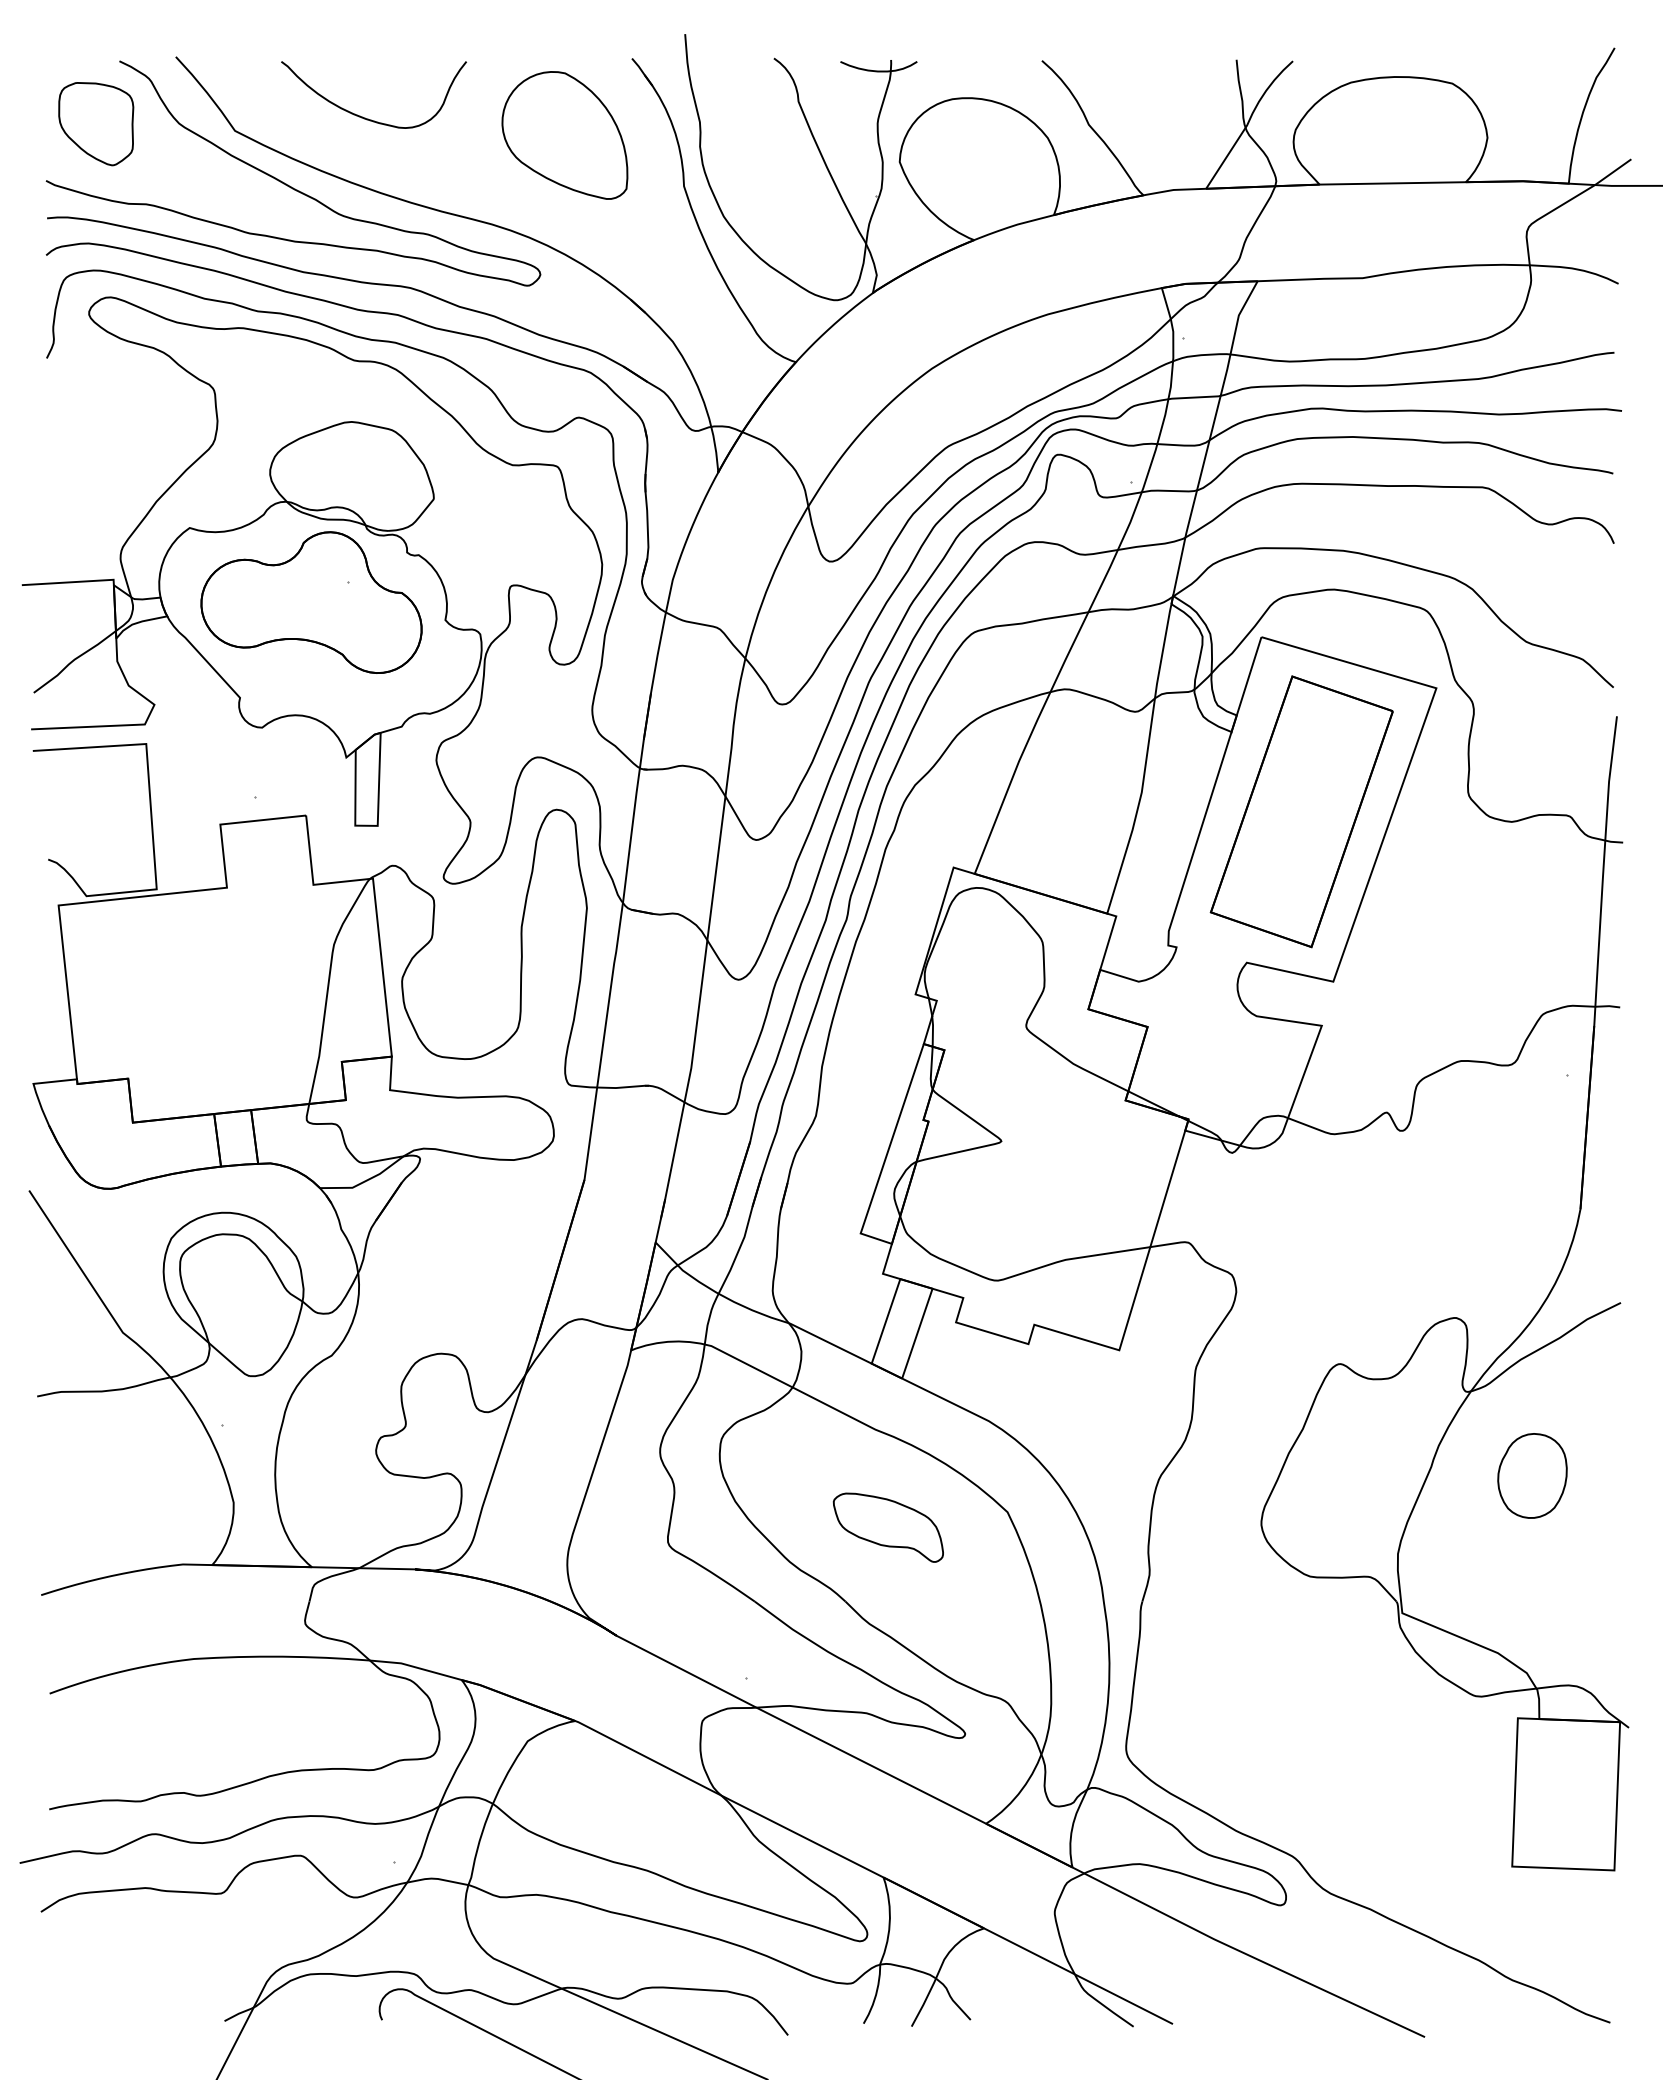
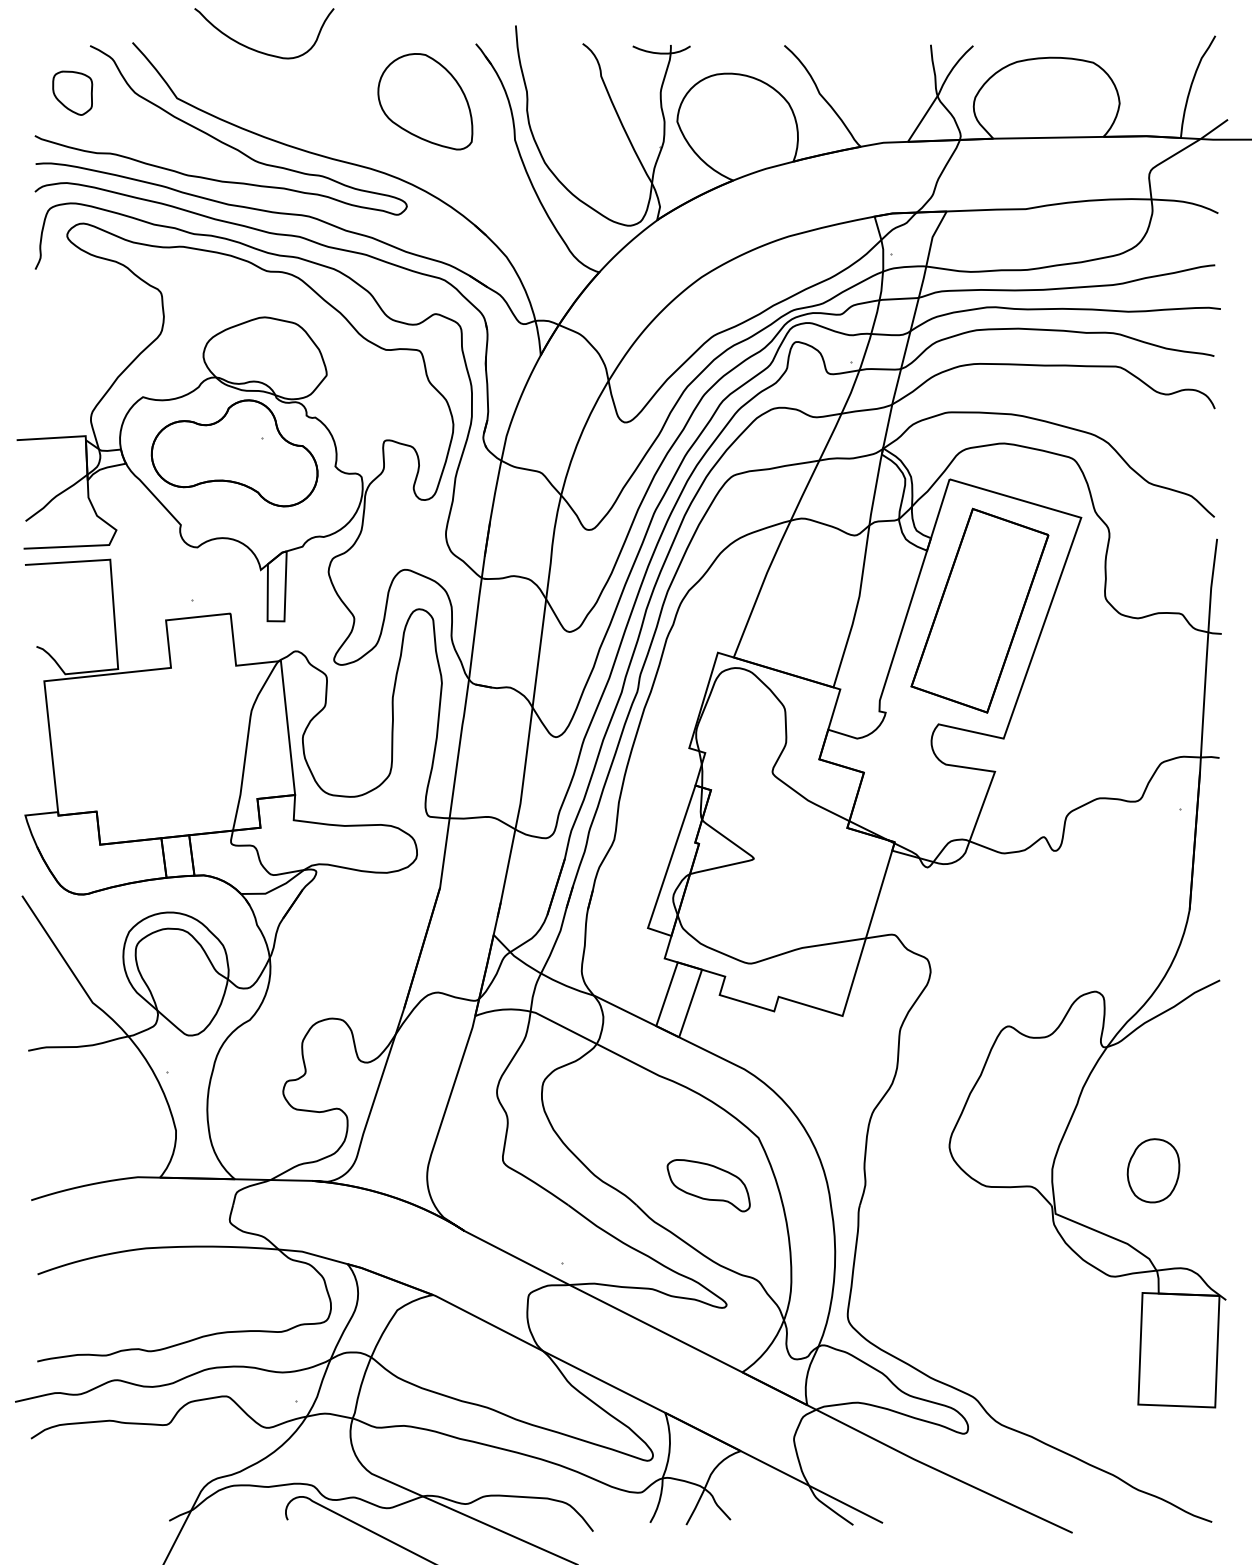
curve: (365, 117) -> (257, 50), moved
part: (96, 124) -> (72, 93), size x0.7
part: (1532, 1475) -> (1153, 1170), moved
part: (887, 1527) -> (708, 1185), moved

